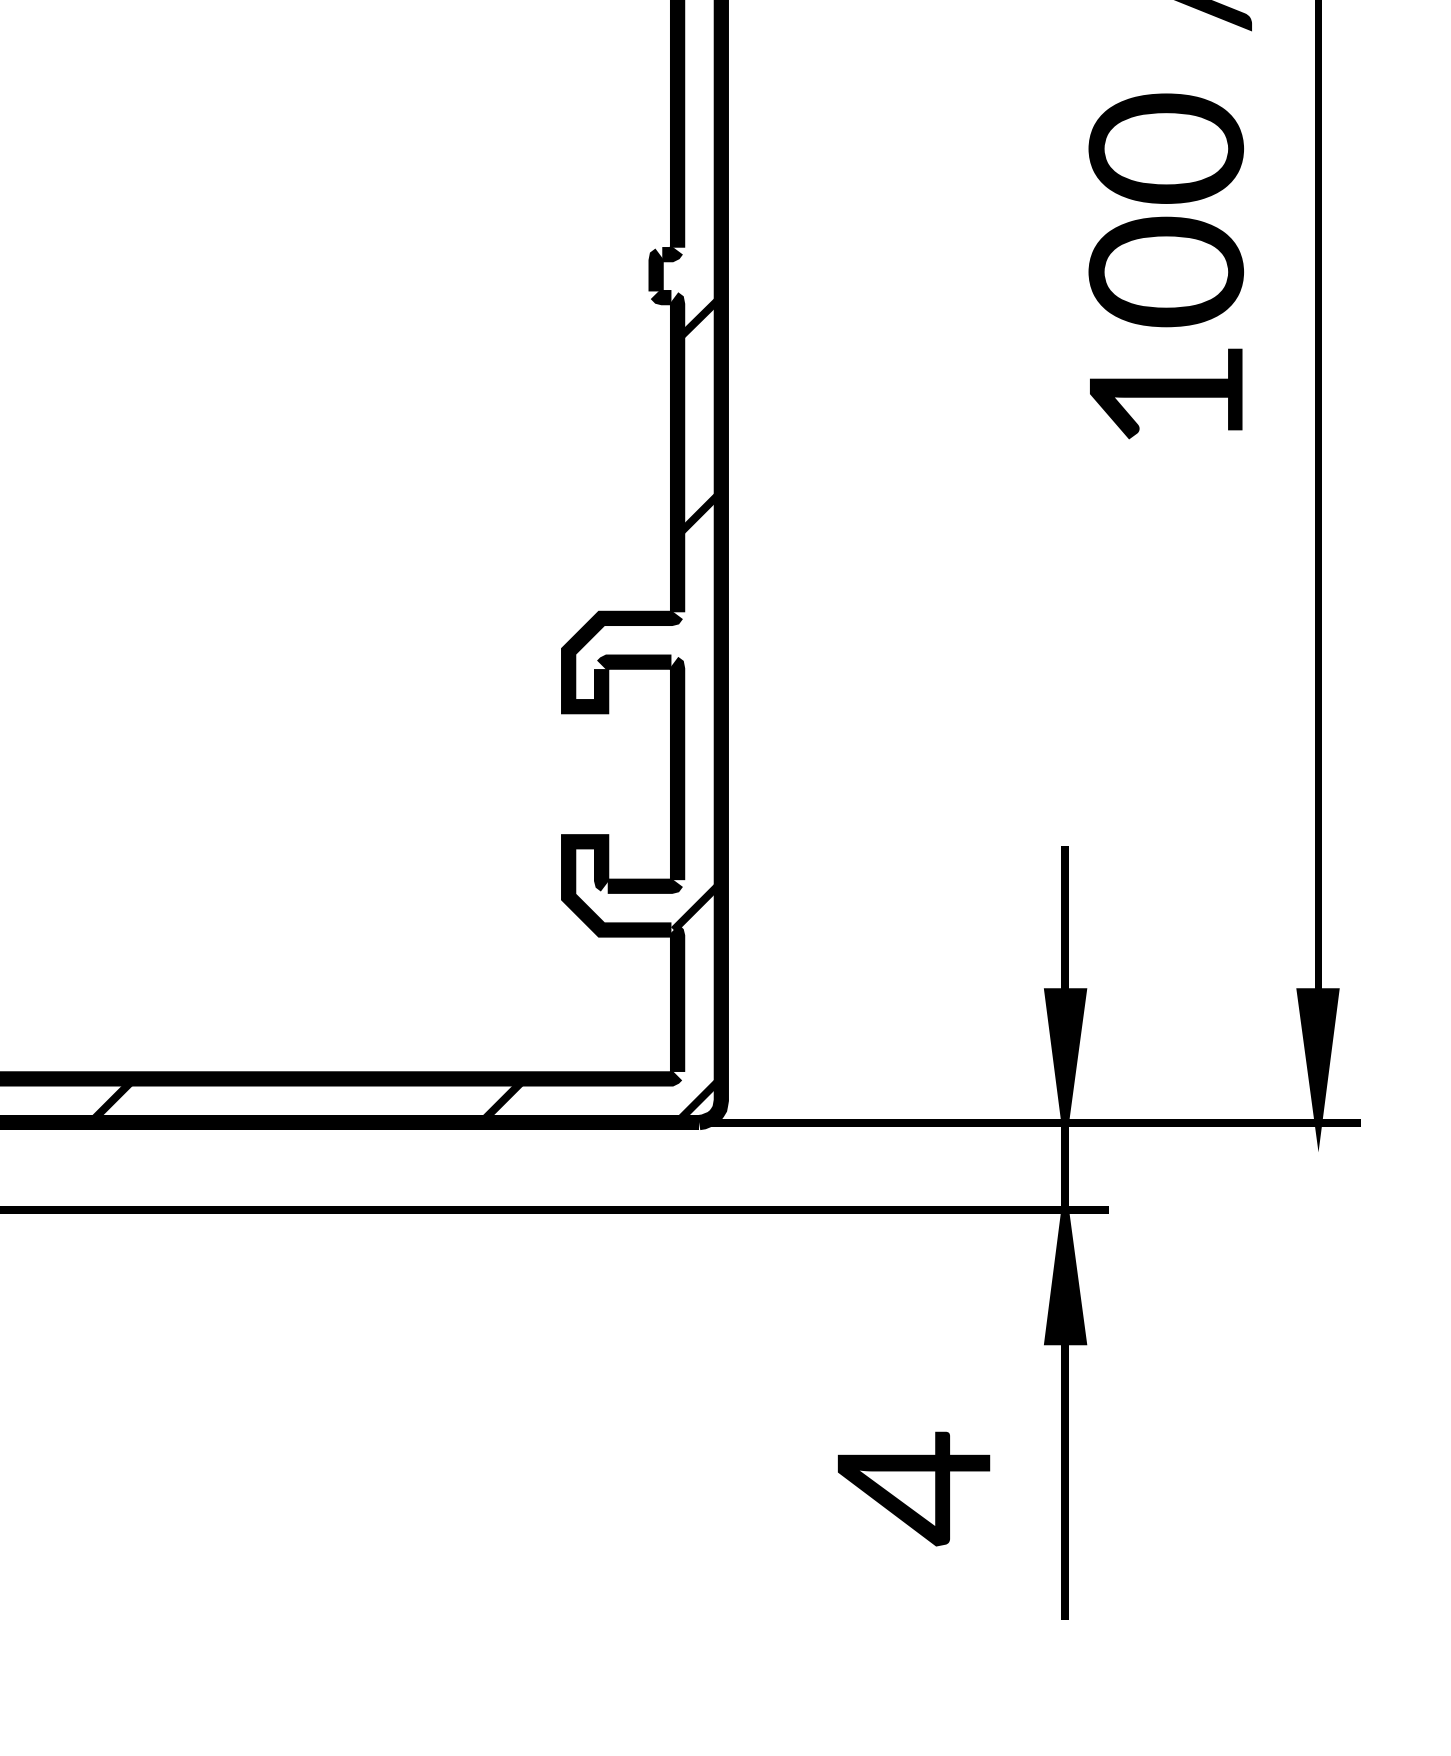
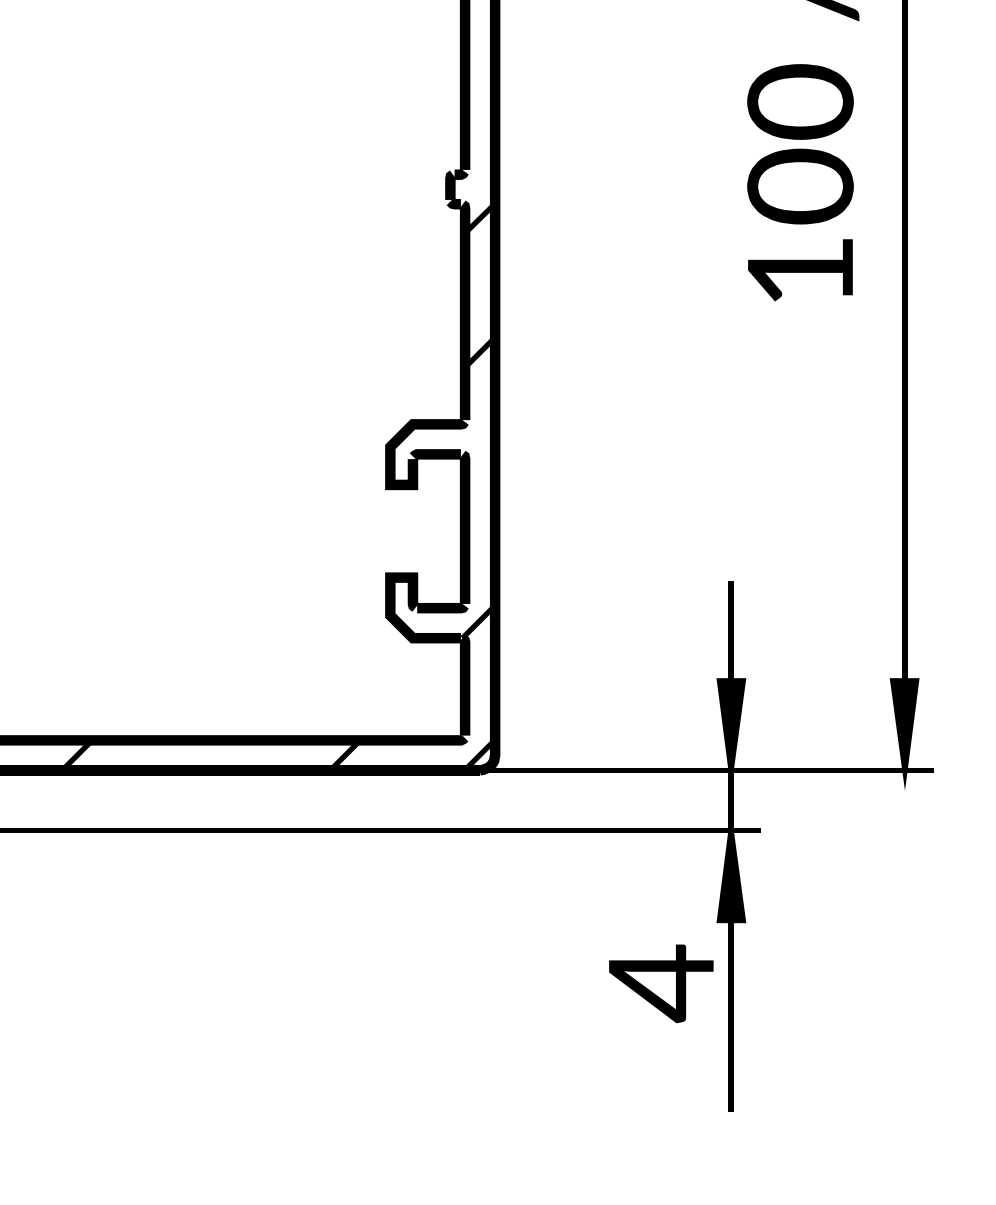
text: (914, 1488) -> (661, 983), moved

